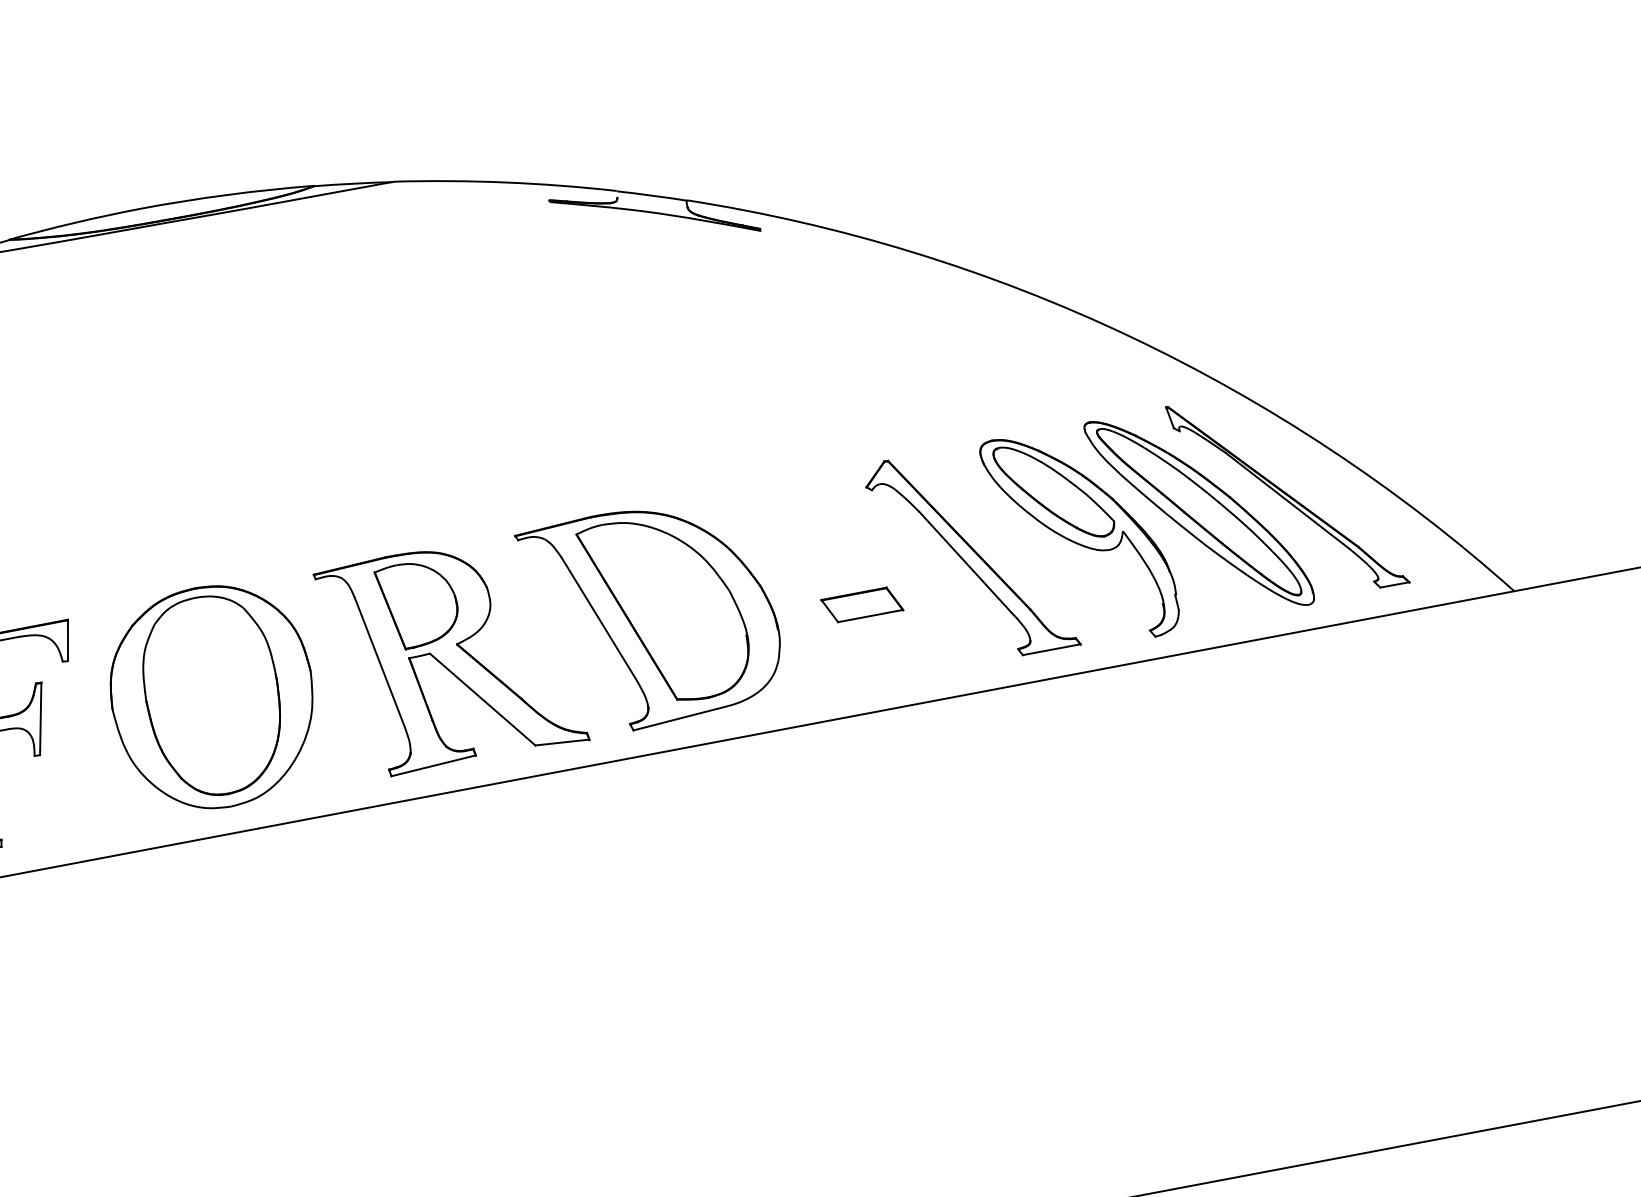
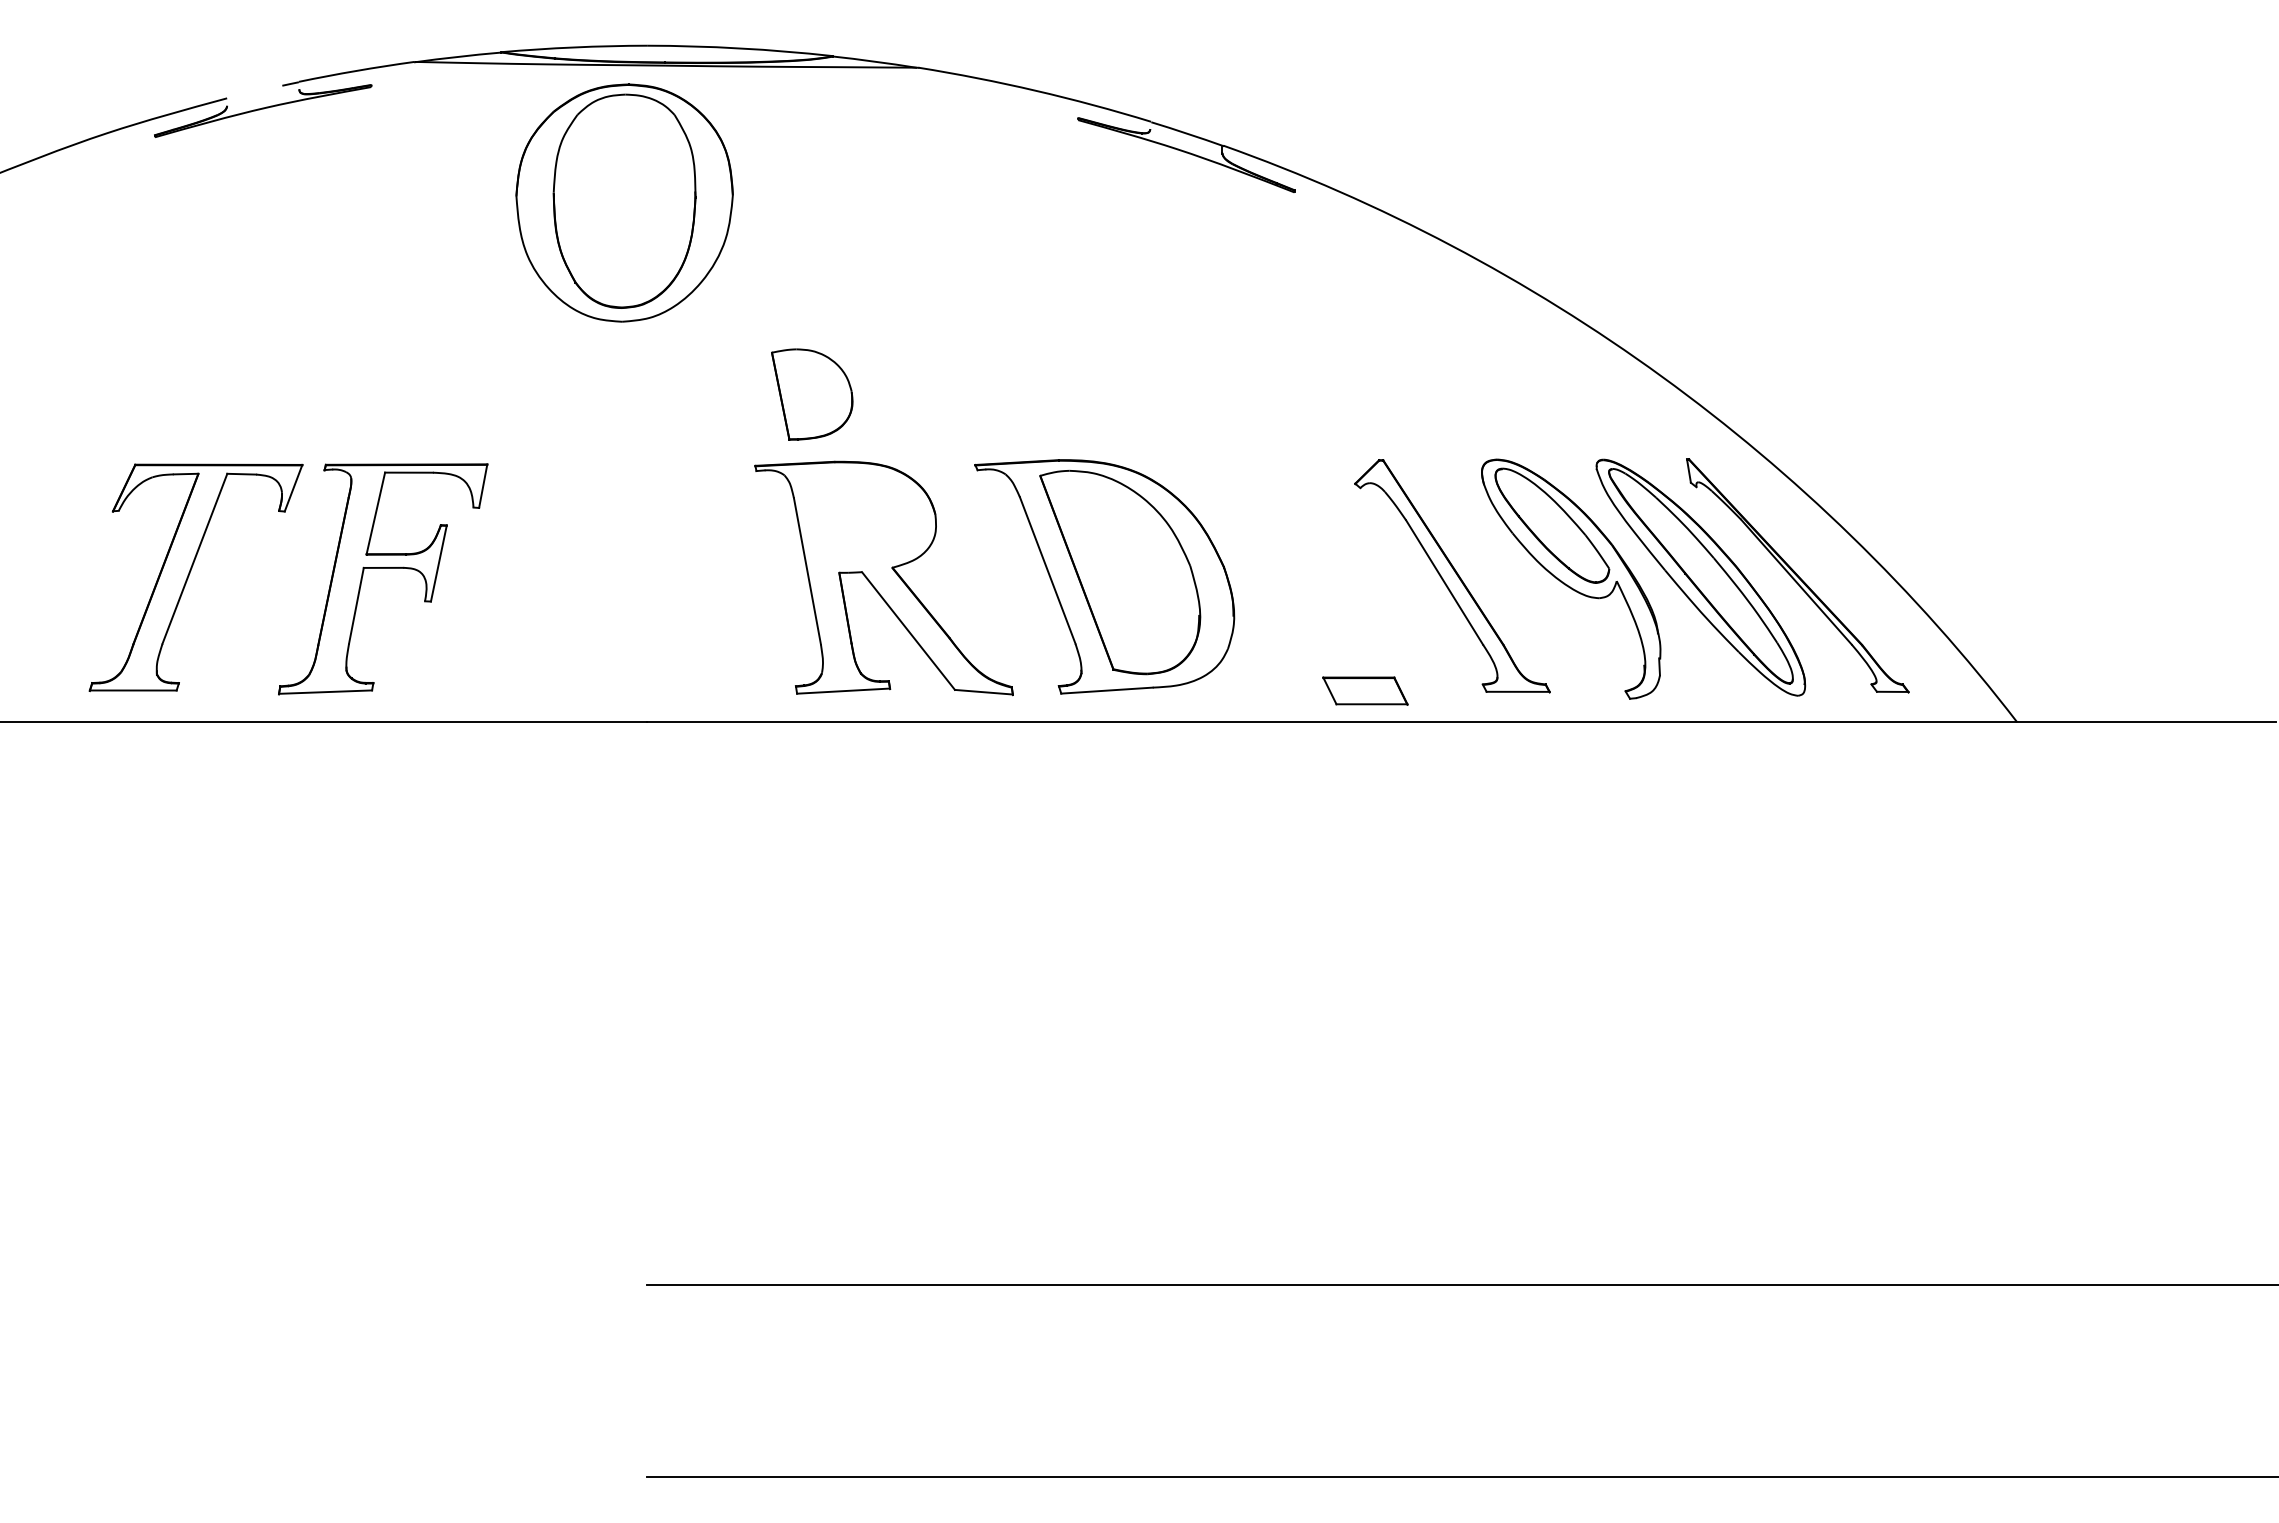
part: (419, 603) -> (812, 394), moved
part: (862, 604) -> (1365, 690), moved
part: (212, 696) -> (624, 202), moved

